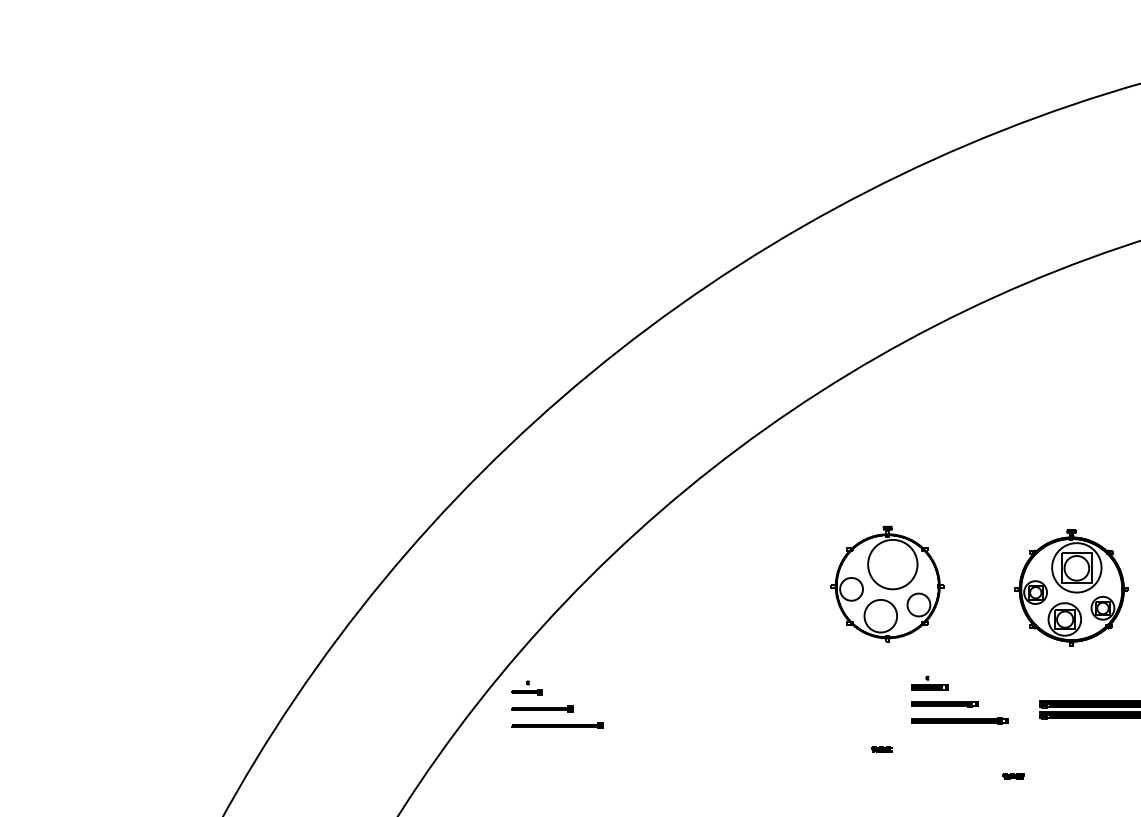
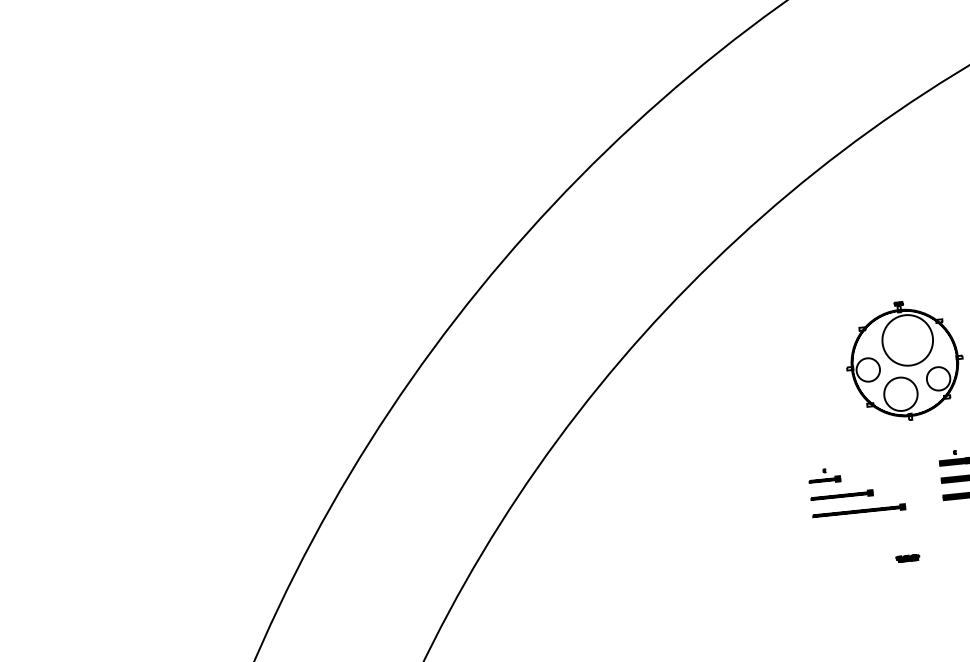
part: (557, 704) -> (856, 489), moved
part: (881, 749) -> (907, 558), moved

